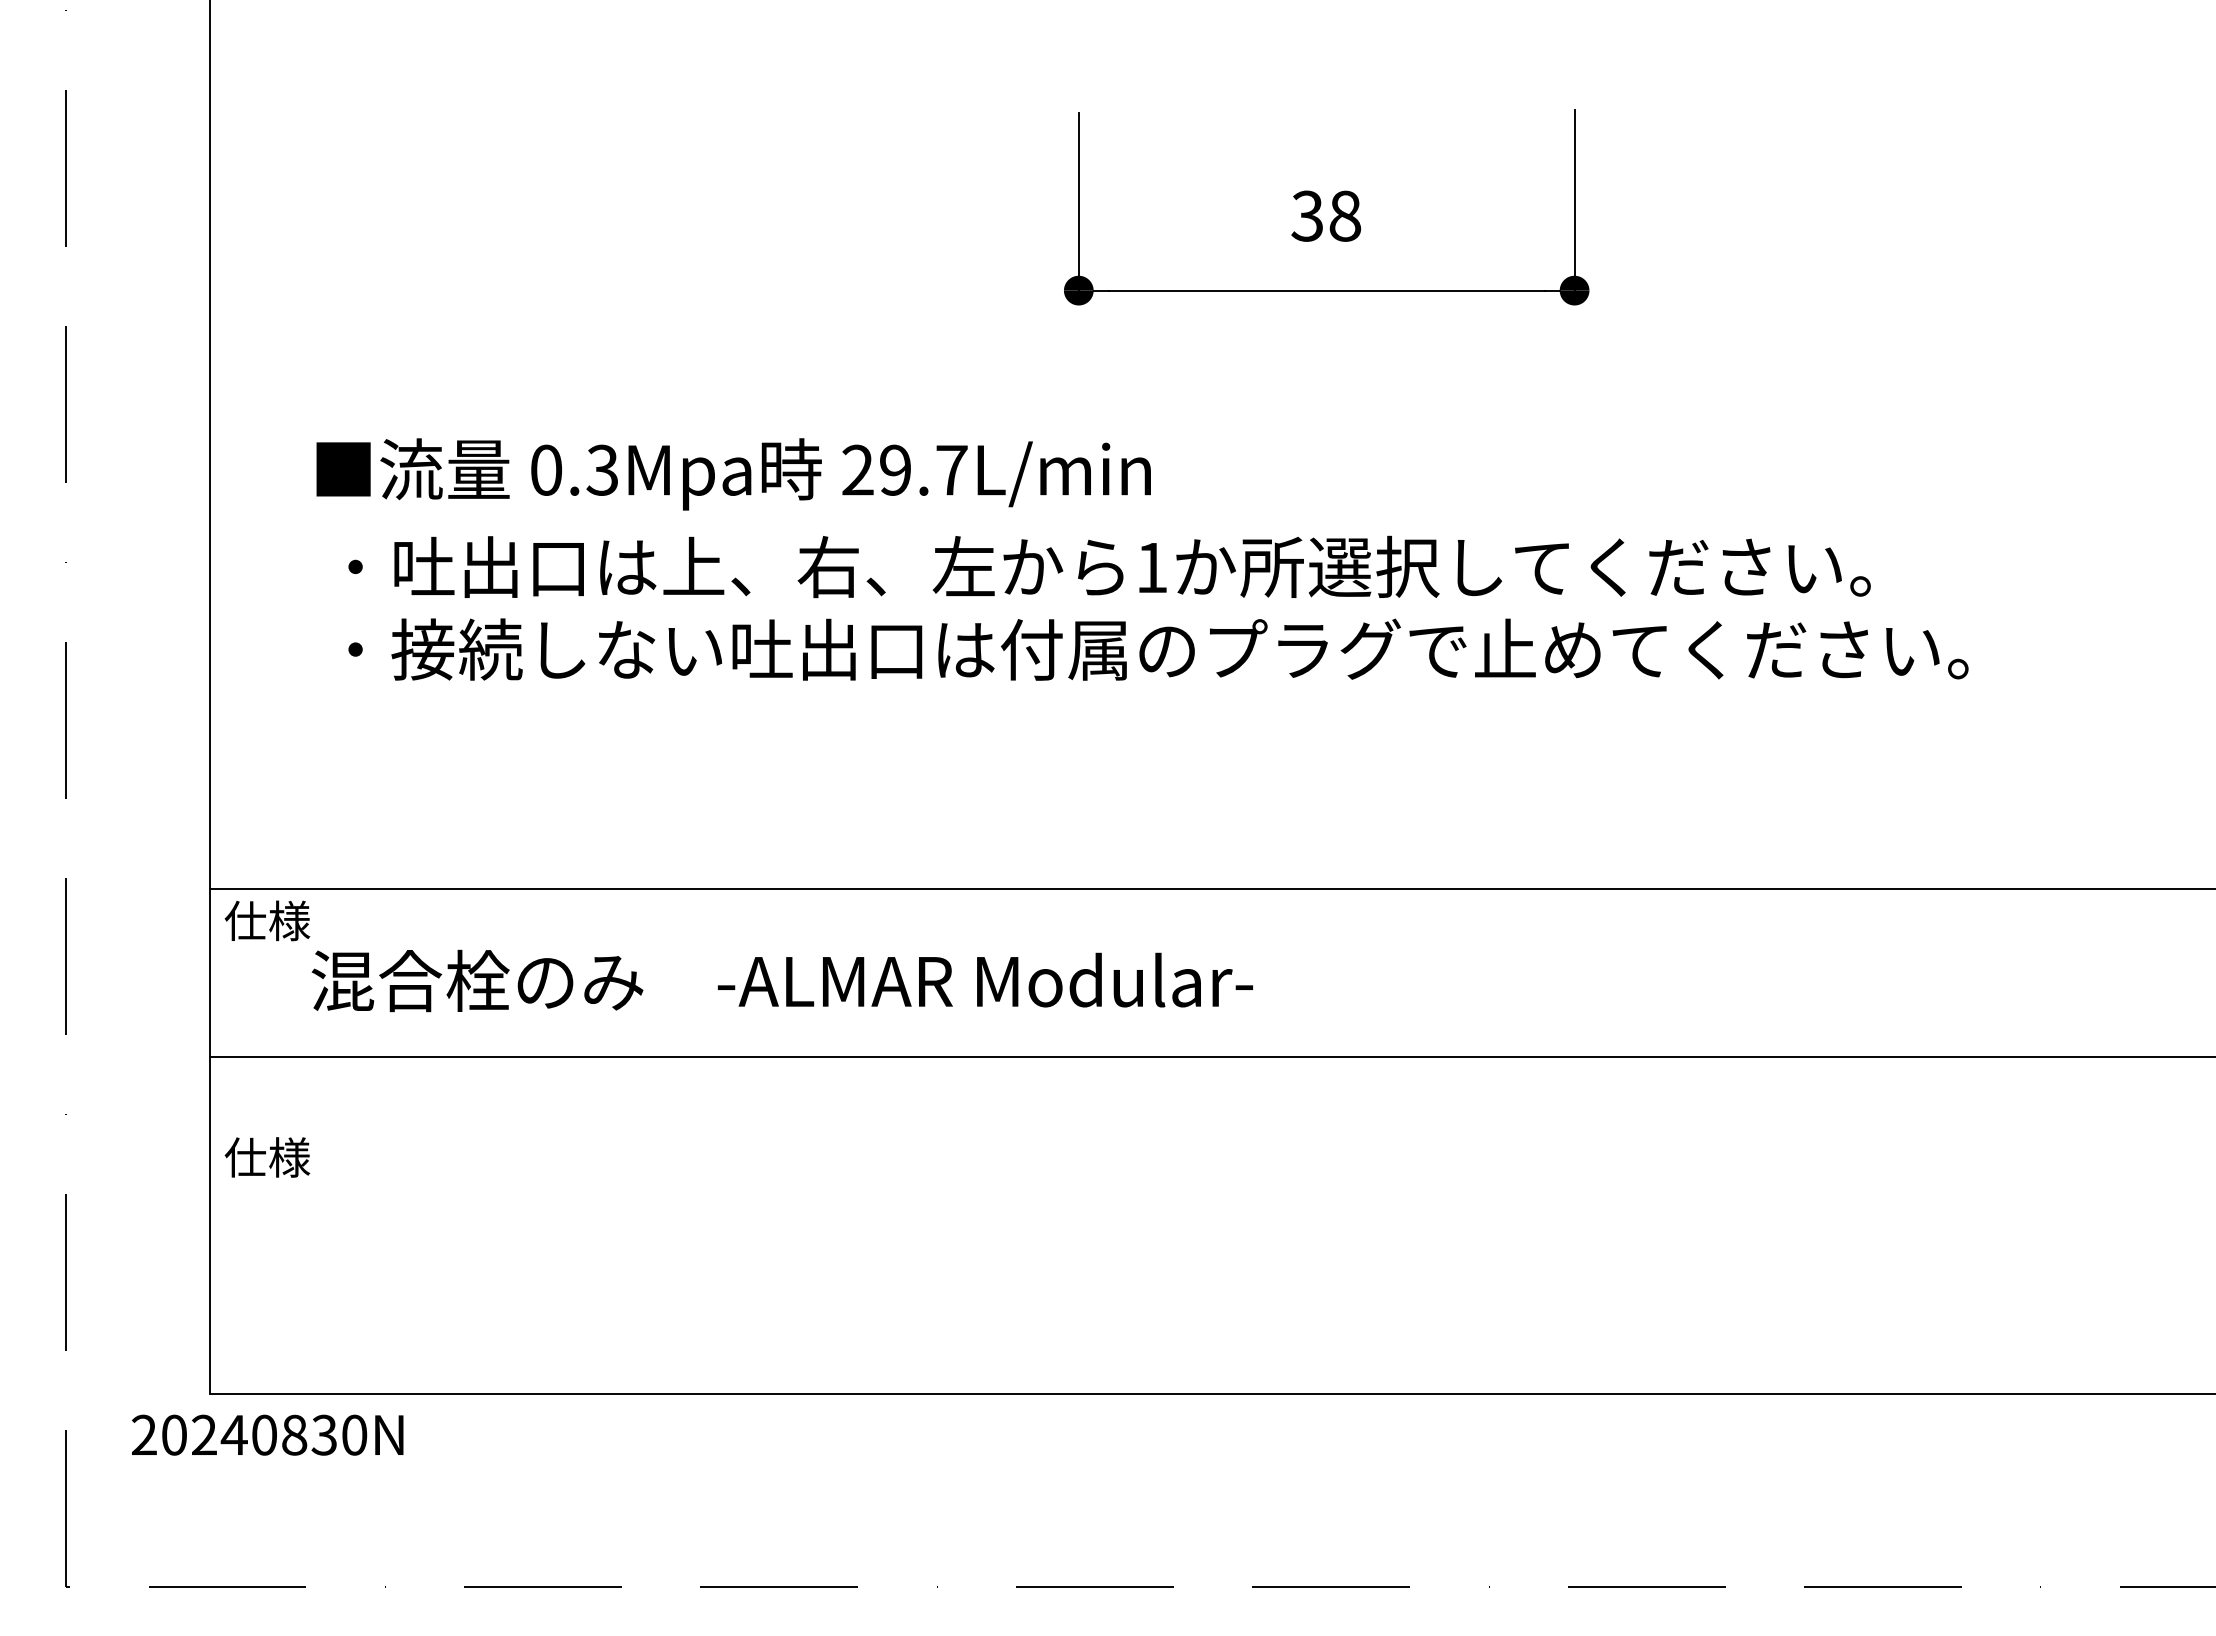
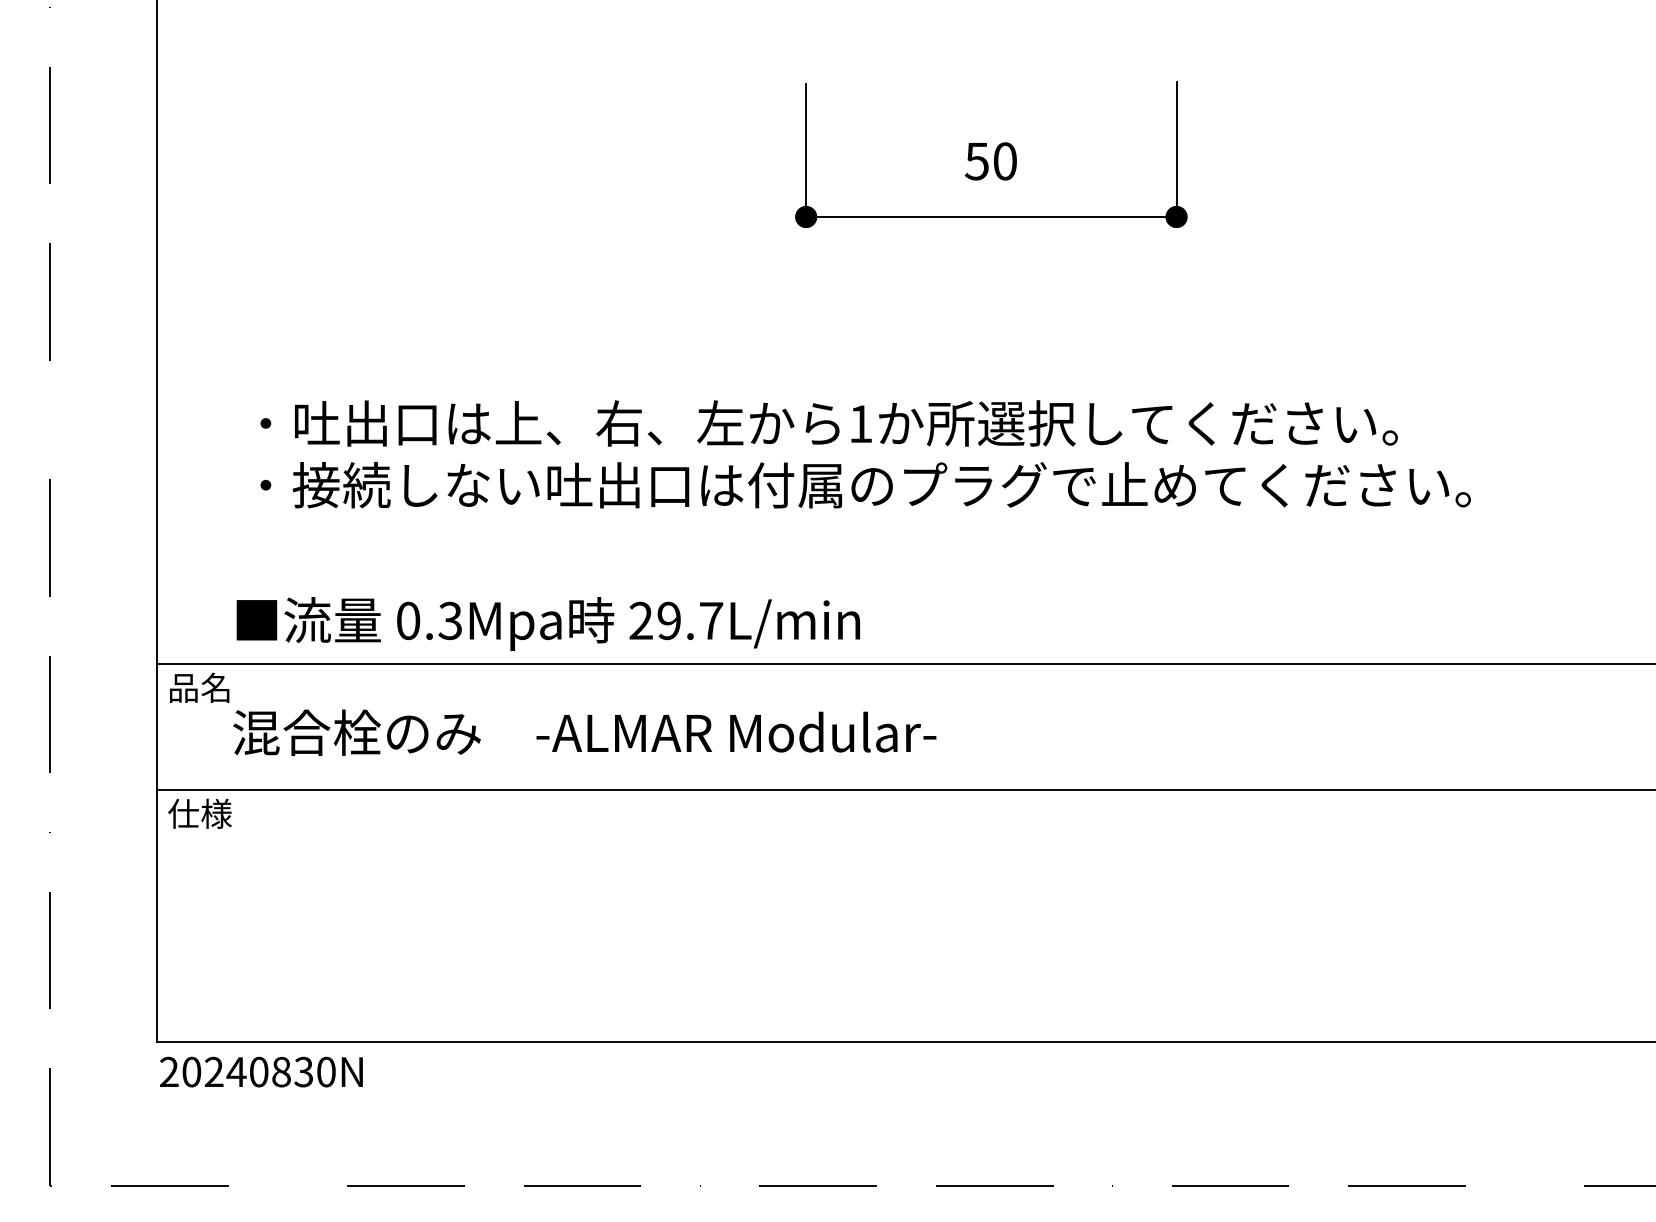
text: (1326, 215) -> (991, 160), 38 -> 50
text: (733, 474) -> (548, 624), moved
text: (267, 920) -> (200, 687), 仕様 -> 品名
text: (267, 1157) -> (200, 813), moved
text: (267, 1434) -> (261, 1071), moved

